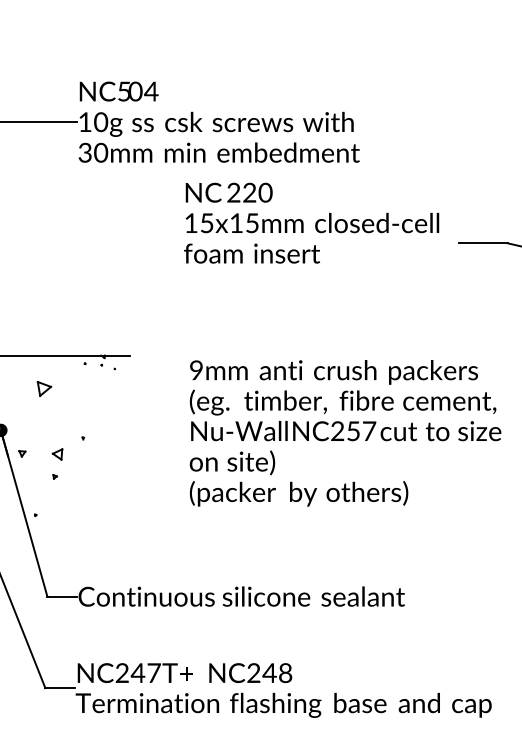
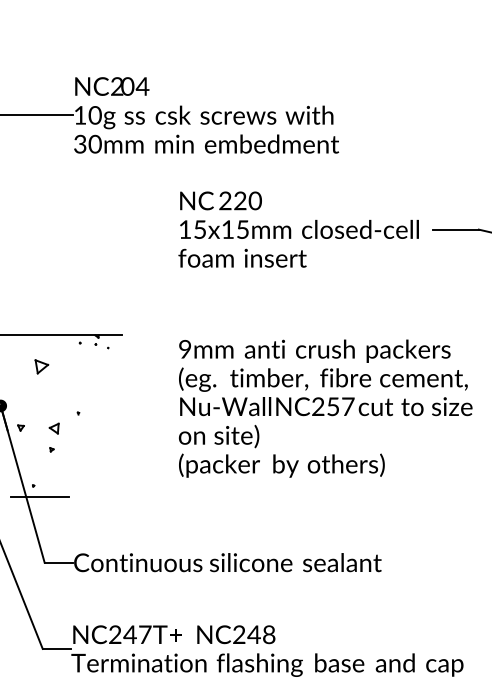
text: (124, 91) -> (117, 86), NC5 -> NC2
text: (311, 223) -> (298, 229), moved
line: (43, 527) -> (40, 497), added

